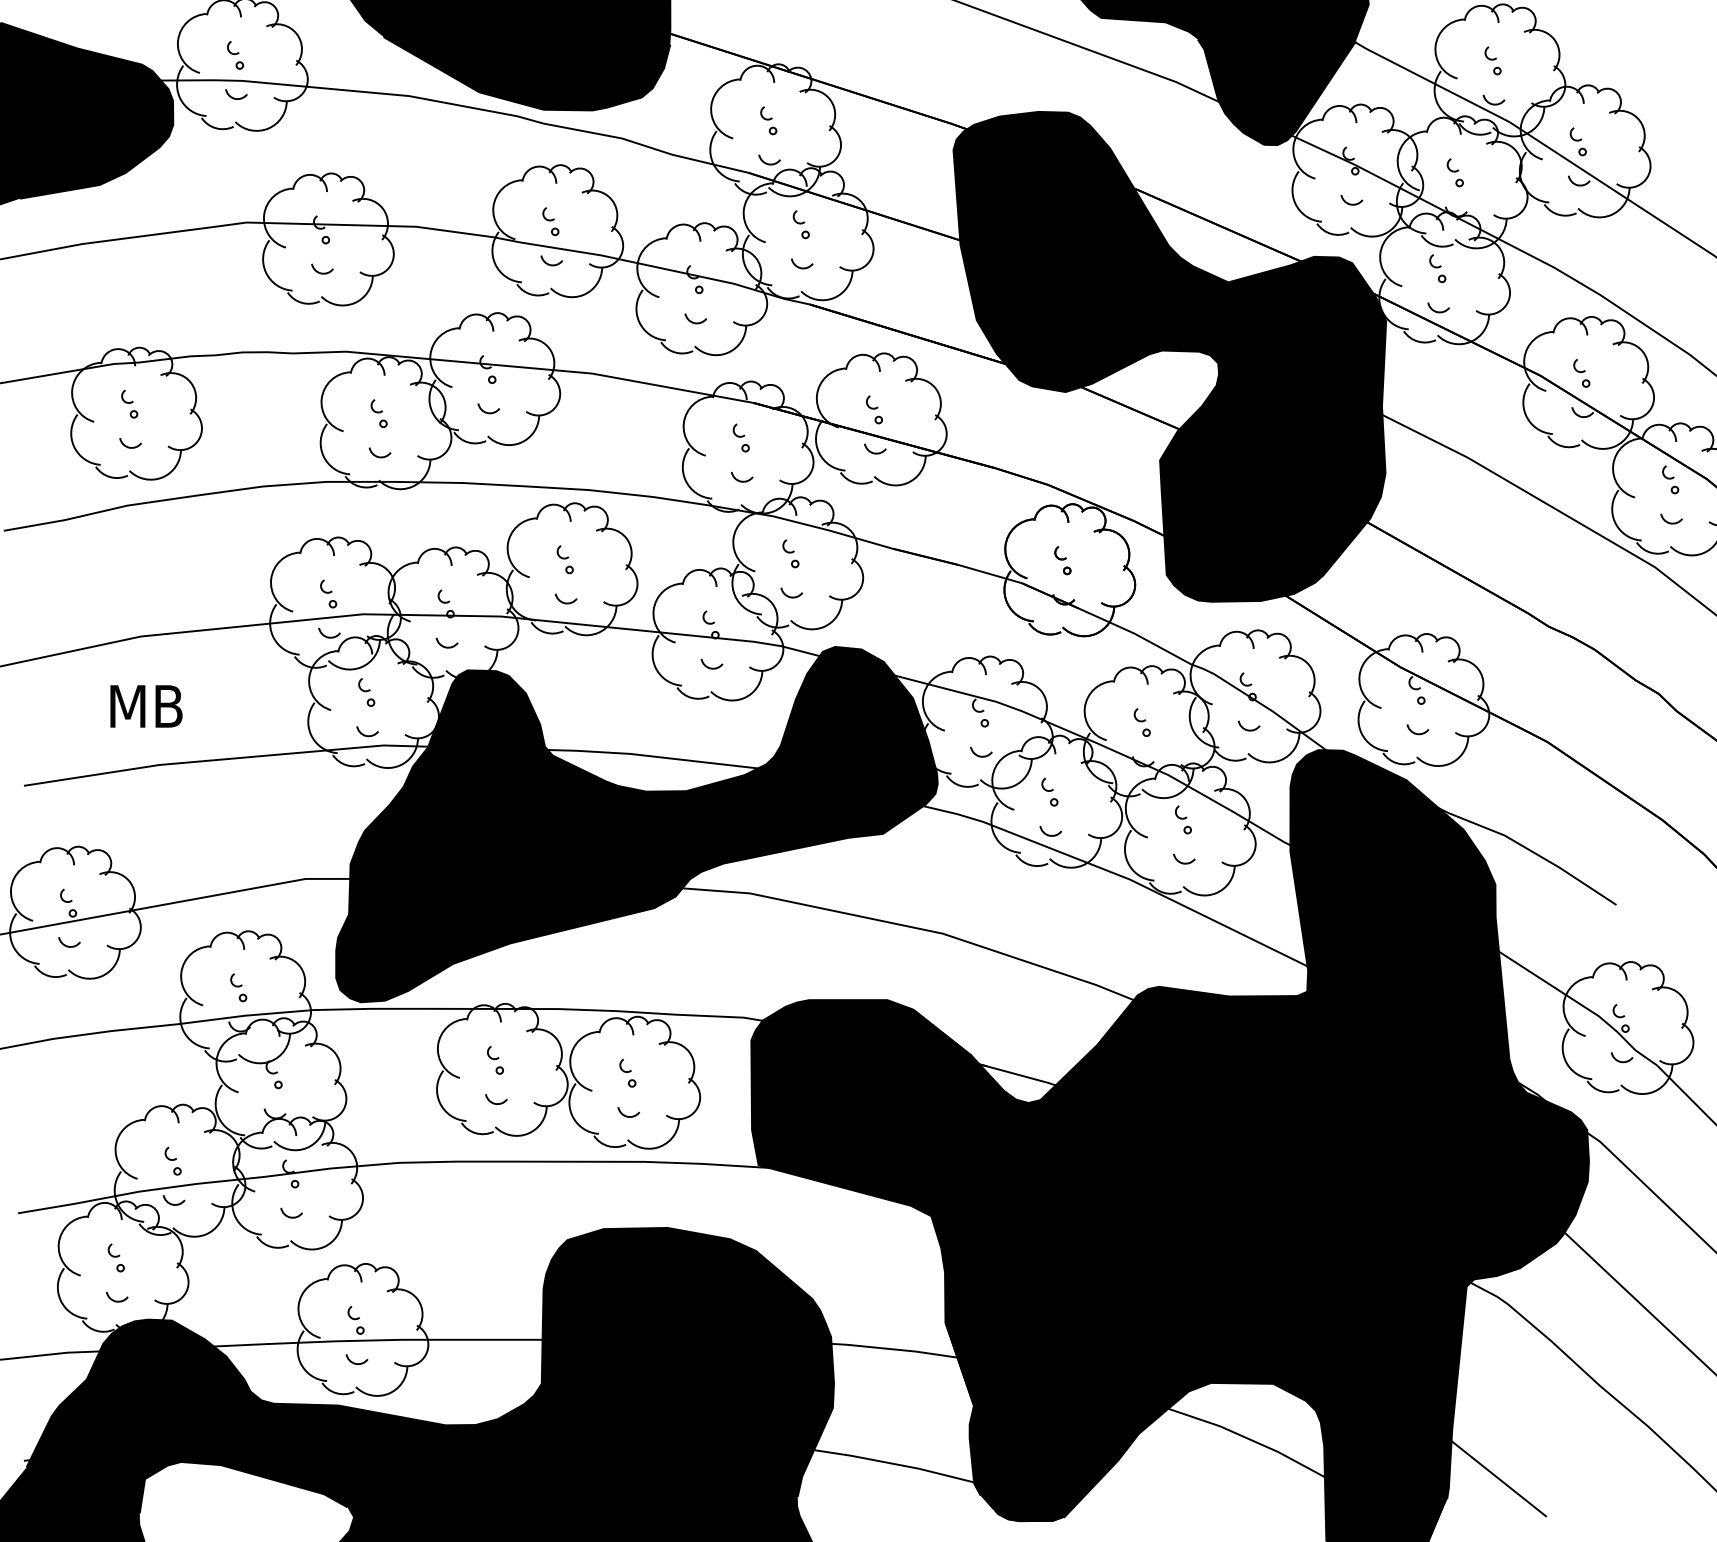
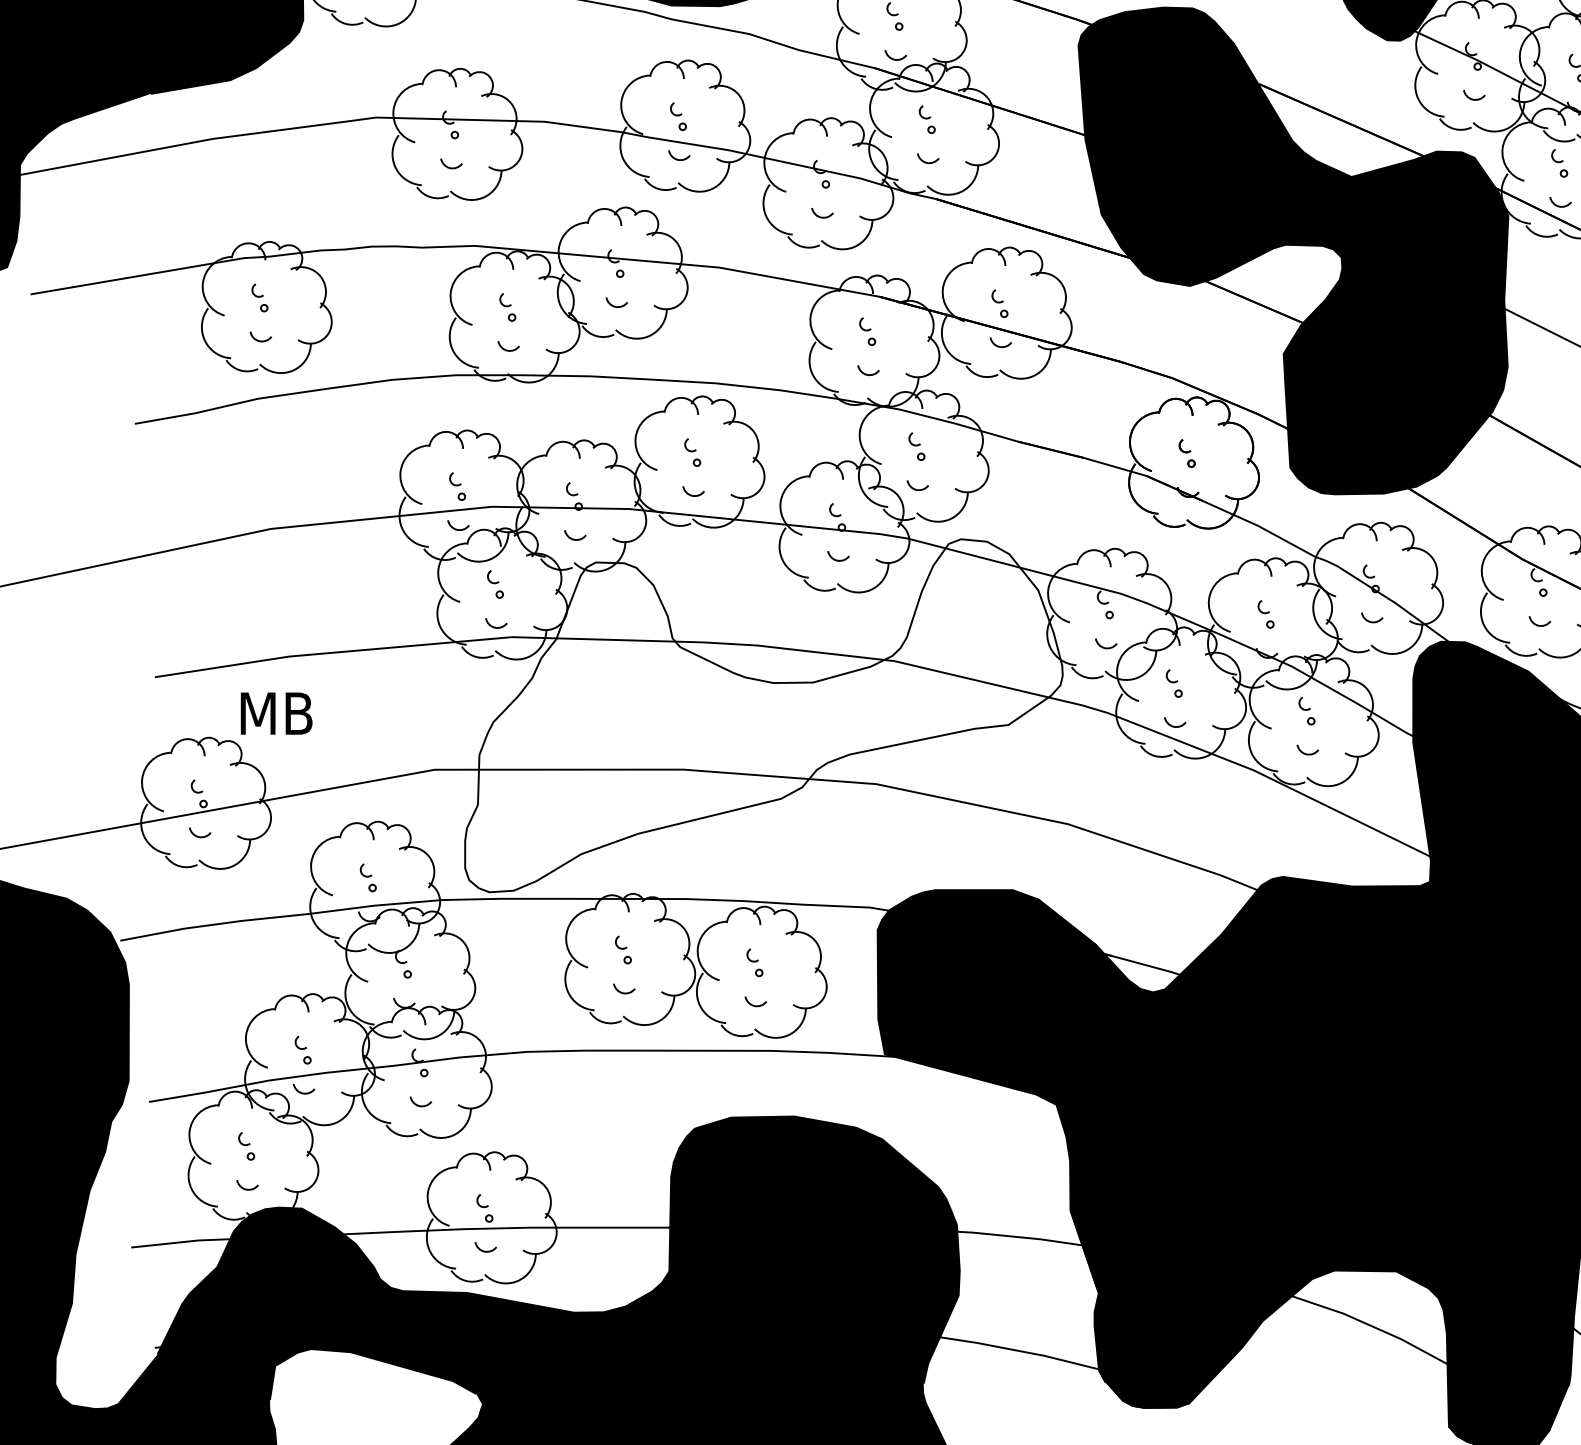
text: (146, 706) -> (276, 713), moved
fill: (636, 824) -> (763, 715), removed

